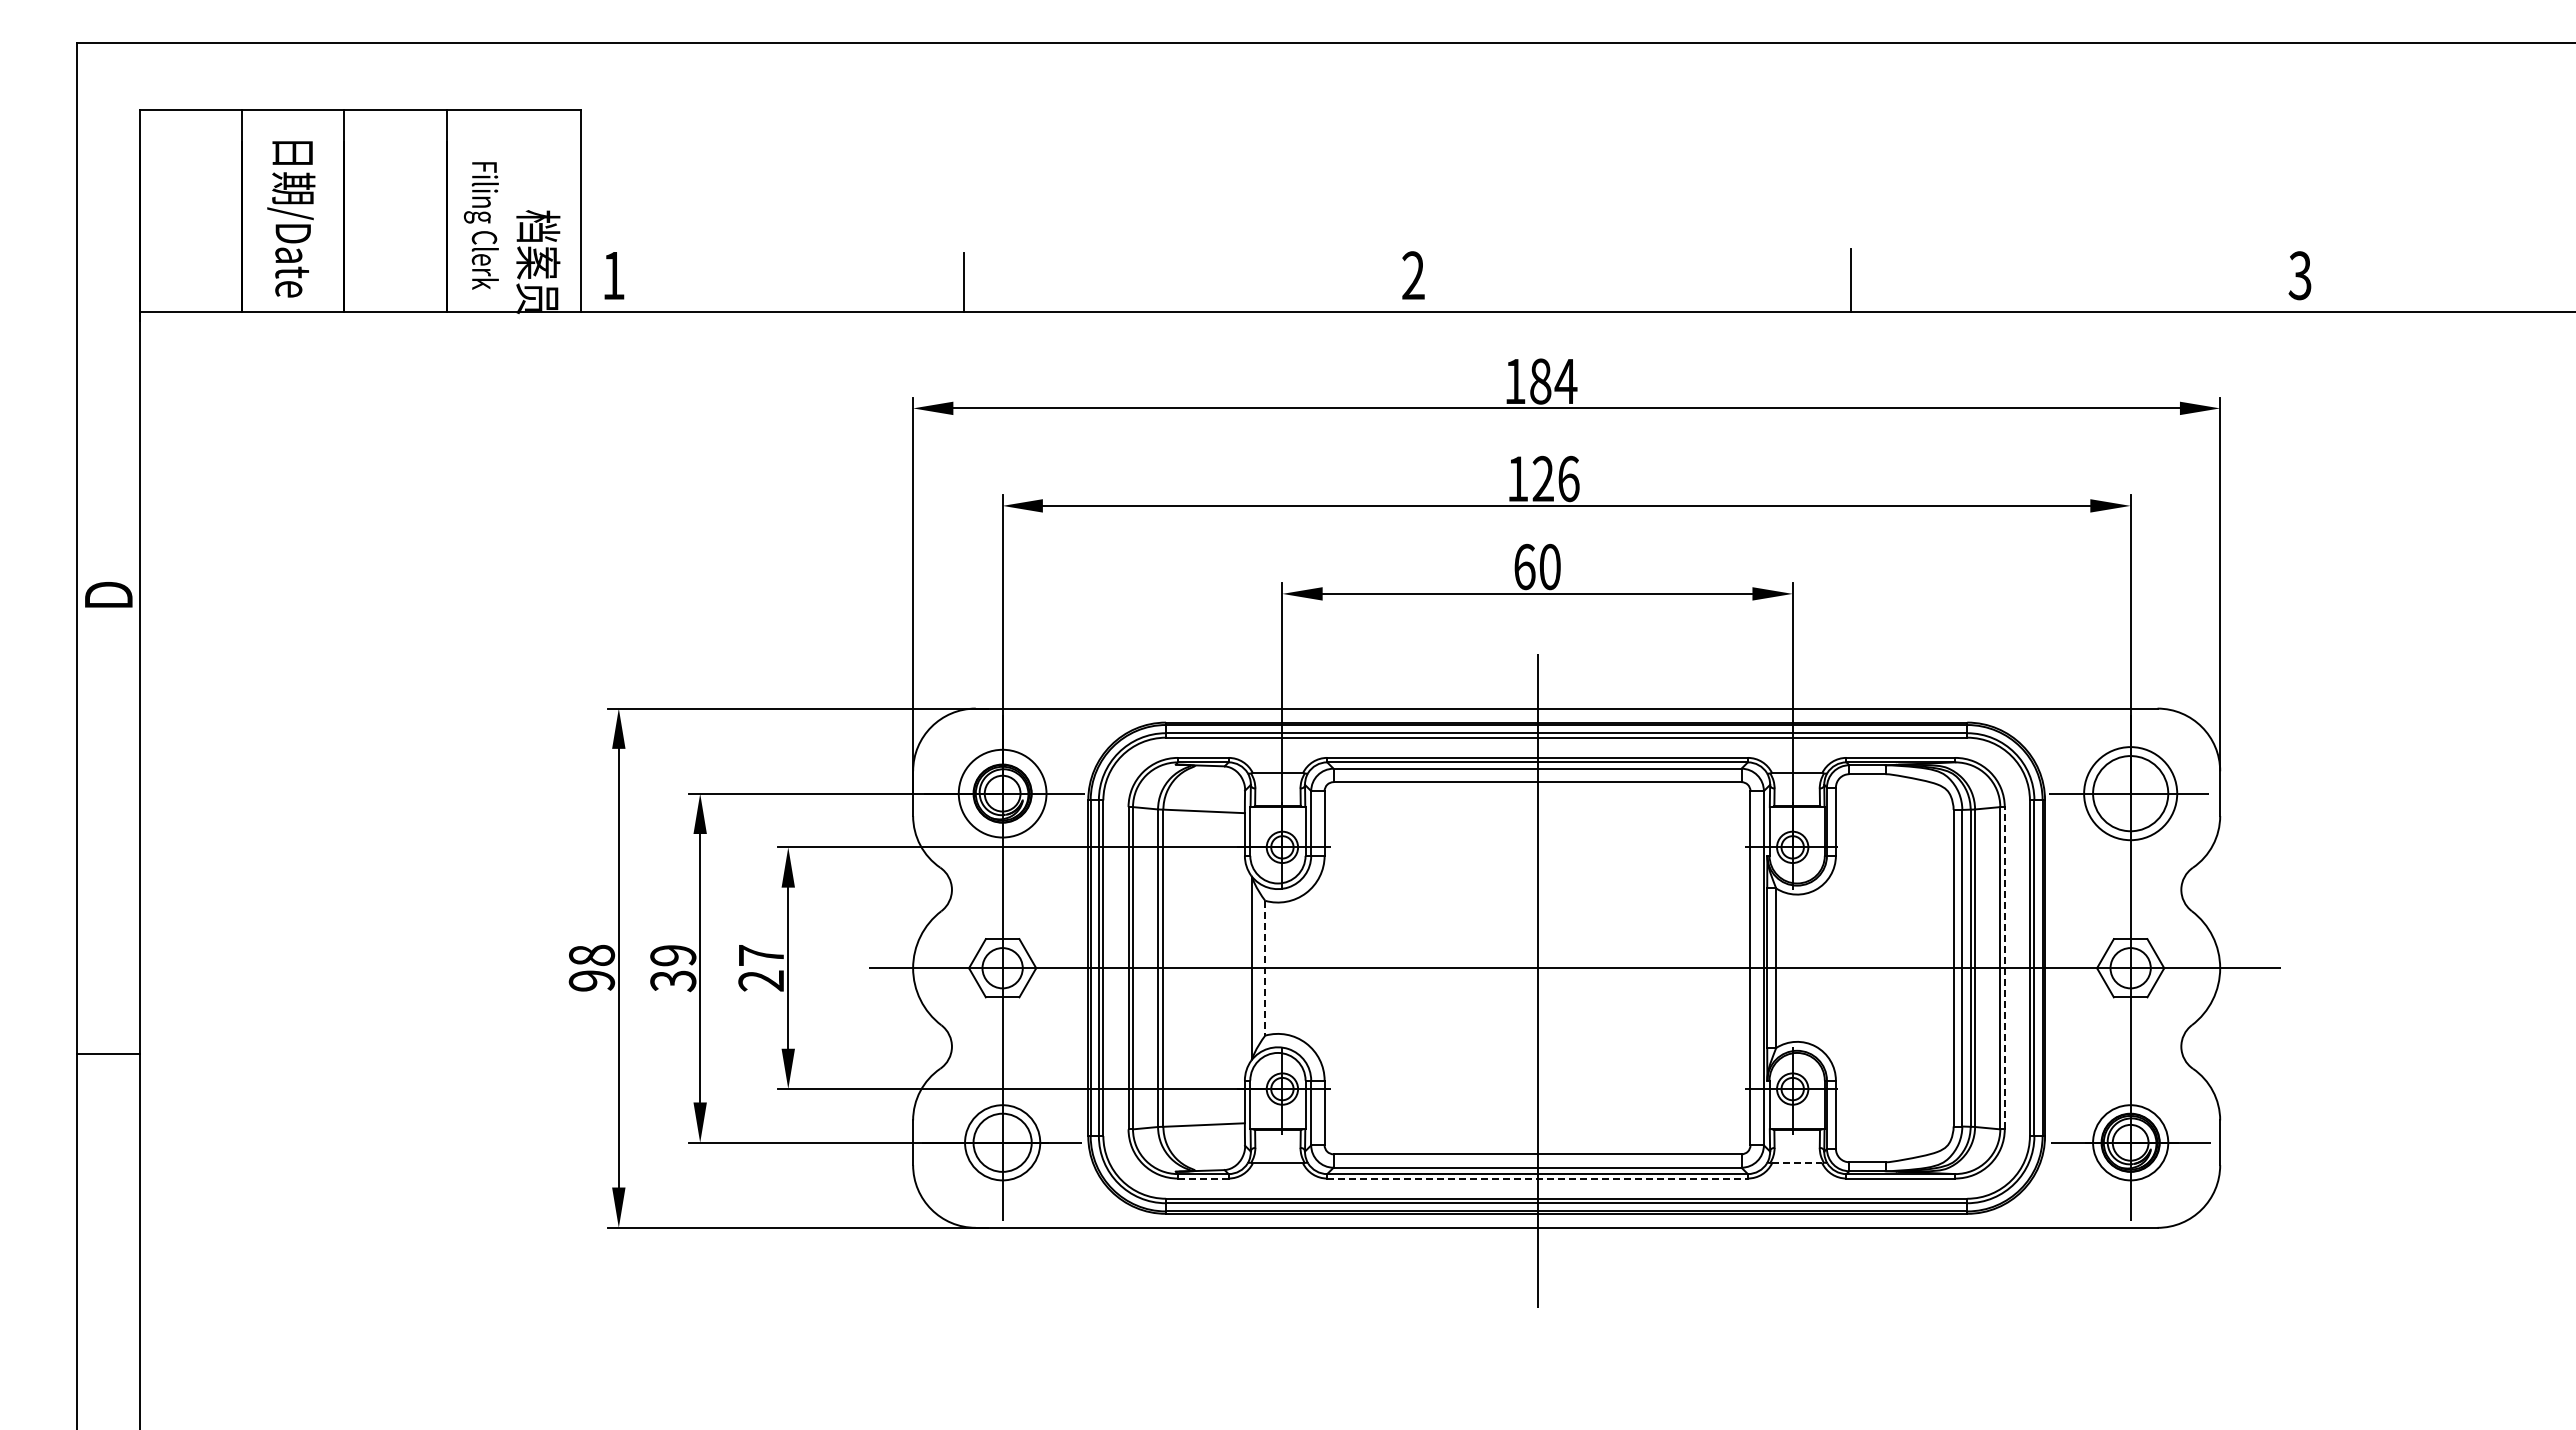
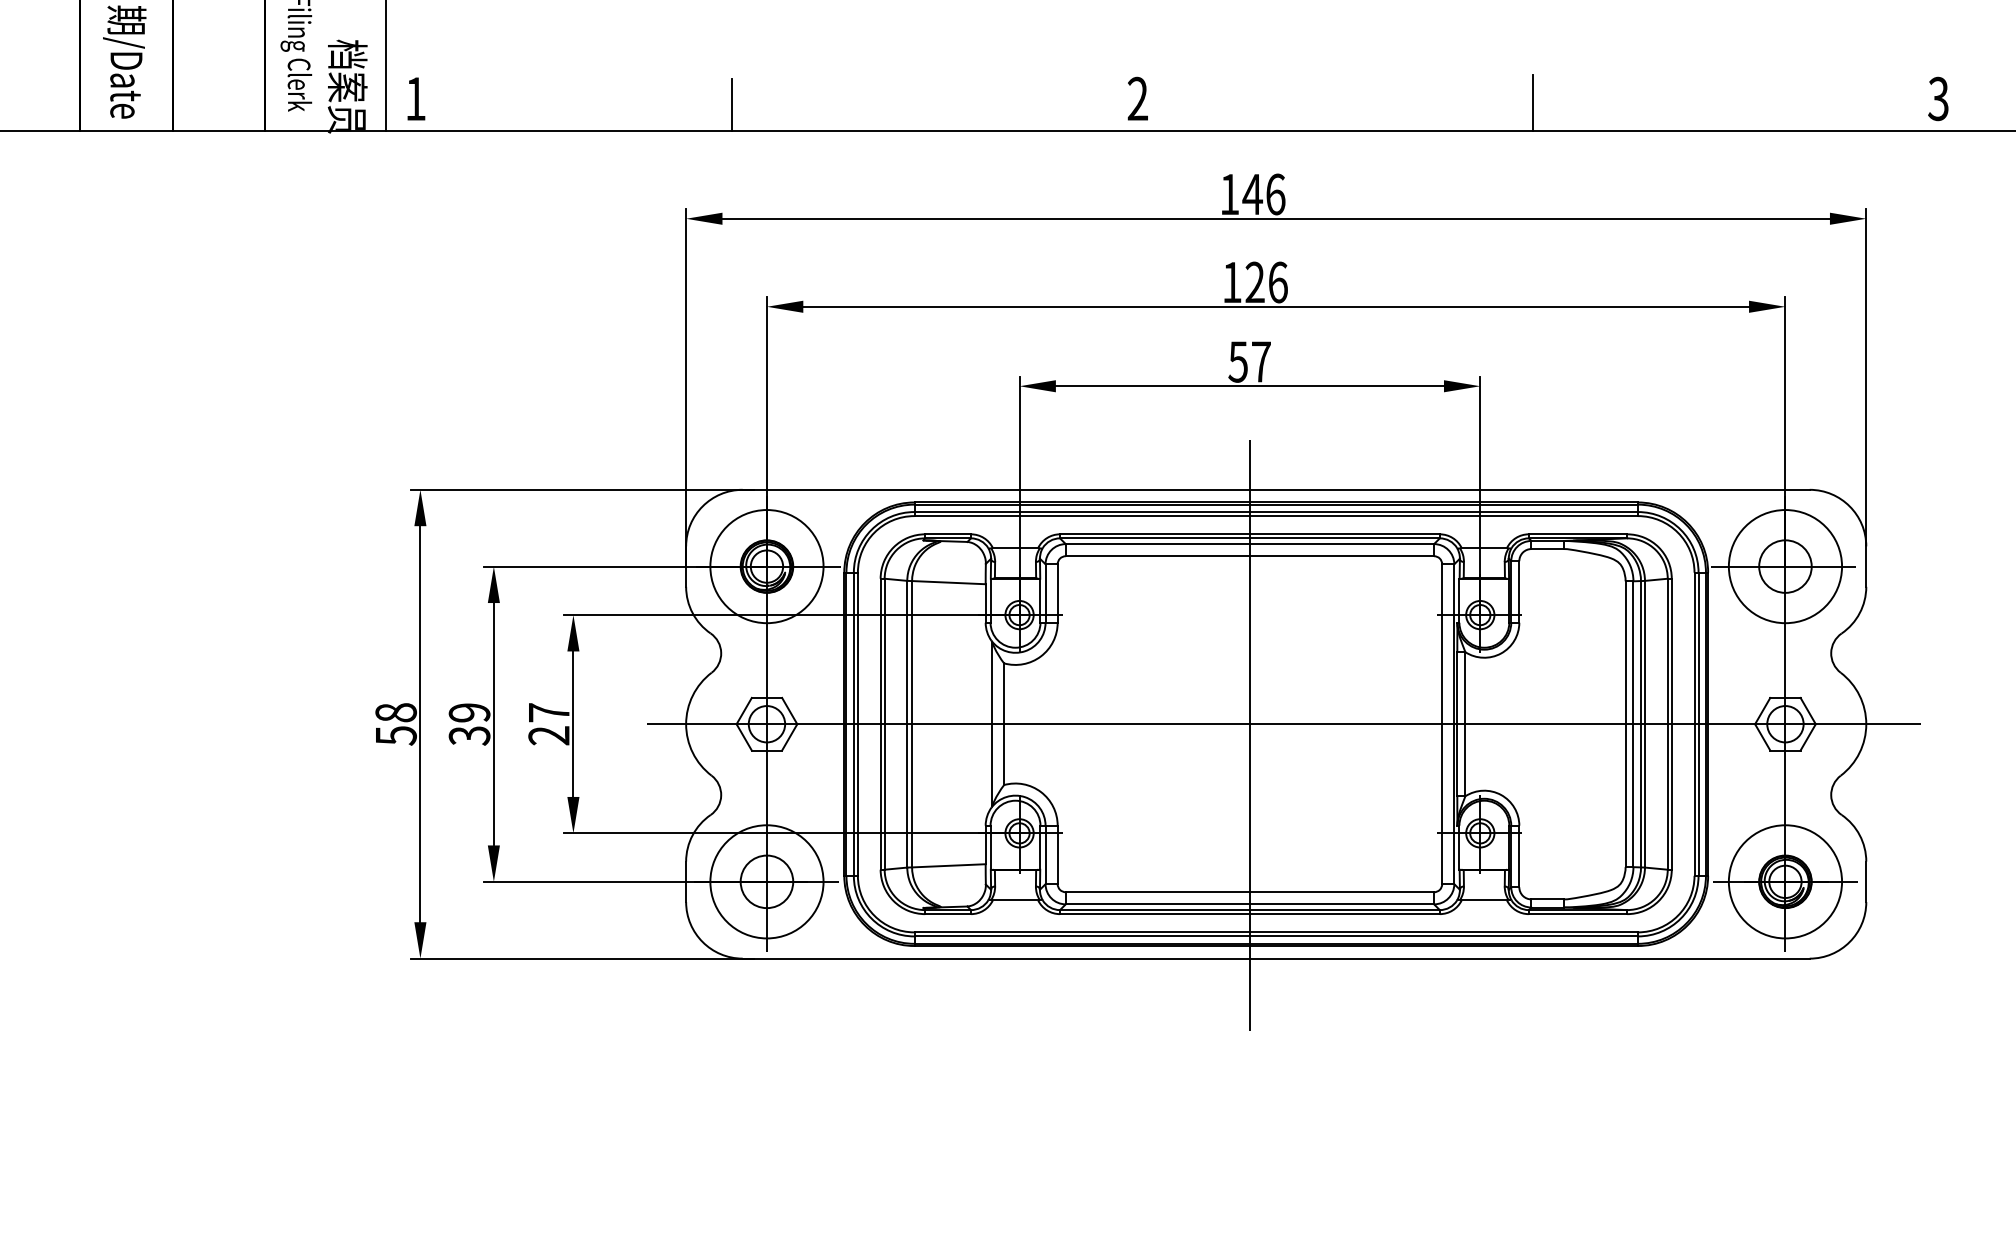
text: (1553, 381) -> (1264, 194), 184 -> 146
text: (1536, 566) -> (1248, 361), 60 -> 57
circle: (1002, 793) -> (766, 566), size x1.43
circle: (2130, 793) -> (1785, 566), size x0.62
circle: (2130, 793) -> (1785, 566), size x1.67
line: (2004, 967) -> (1671, 723), dashed -> solid
line: (1265, 968) -> (1004, 724), dashed -> solid
text: (591, 981) -> (395, 736), 98 -> 58
circle: (1002, 1142) -> (766, 881), size x1.67
circle: (2130, 1142) -> (1785, 881), size x1.67
line: (1797, 1163) -> (1484, 900), dashed -> solid
line: (1203, 1178) -> (948, 914), dashed -> solid
line: (1538, 1178) -> (1250, 914), dashed -> solid

